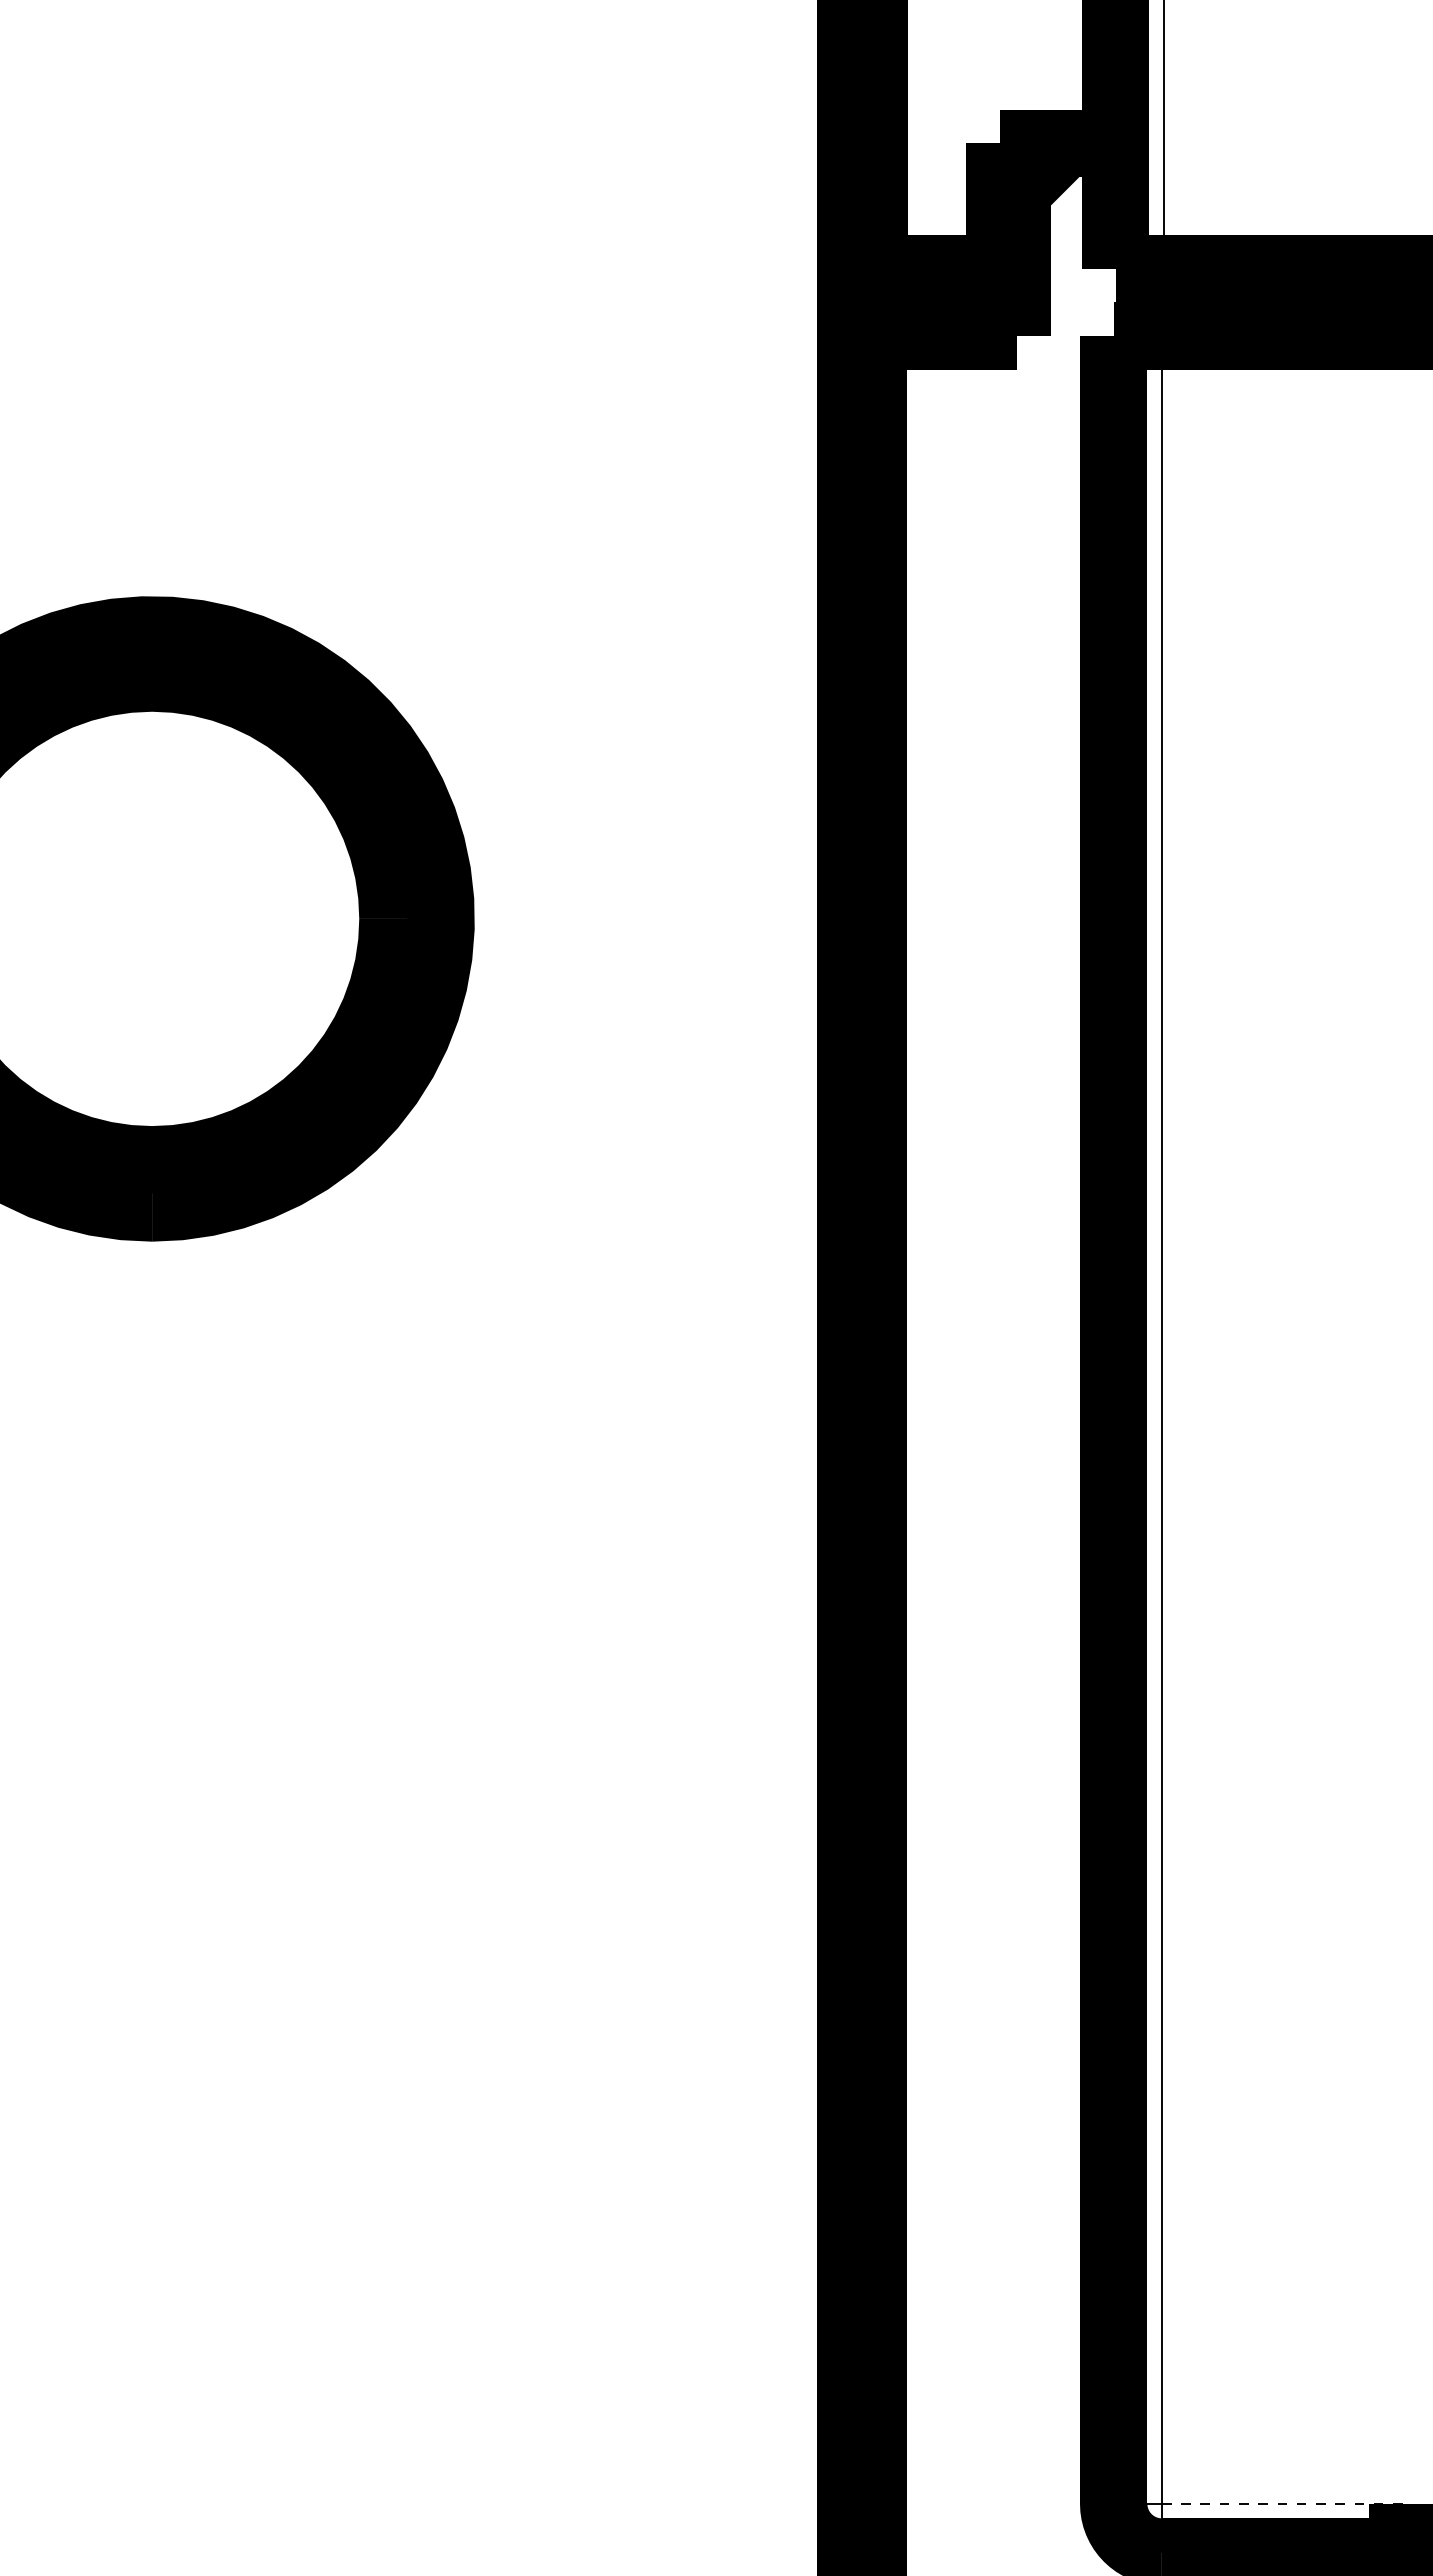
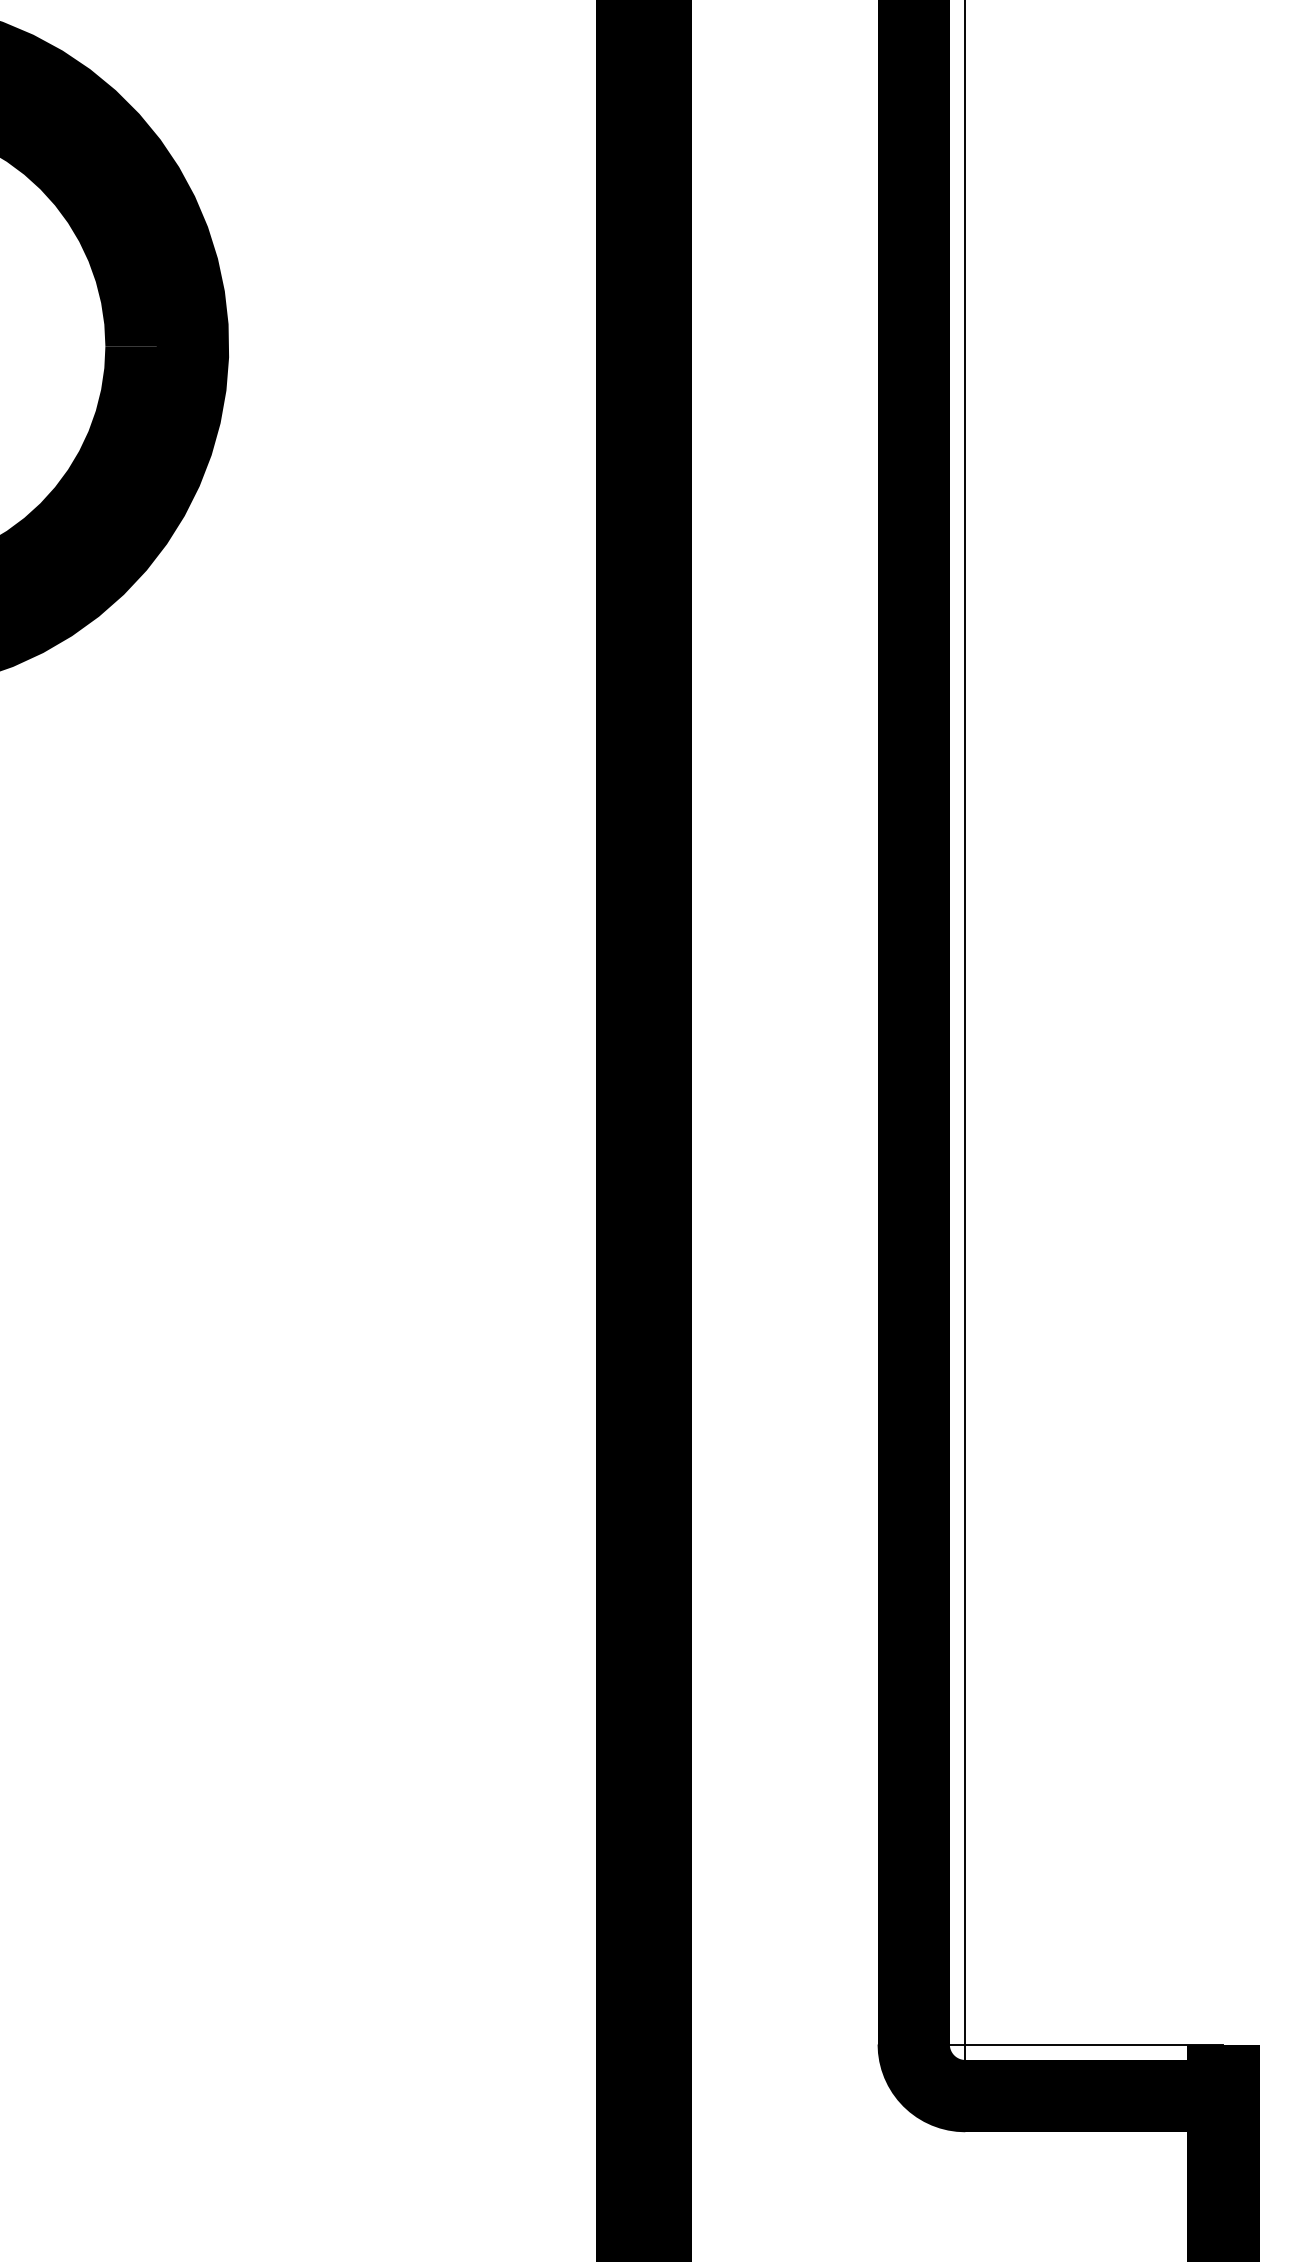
line: (1282, 2503) -> (1094, 2044), dashed -> solid

